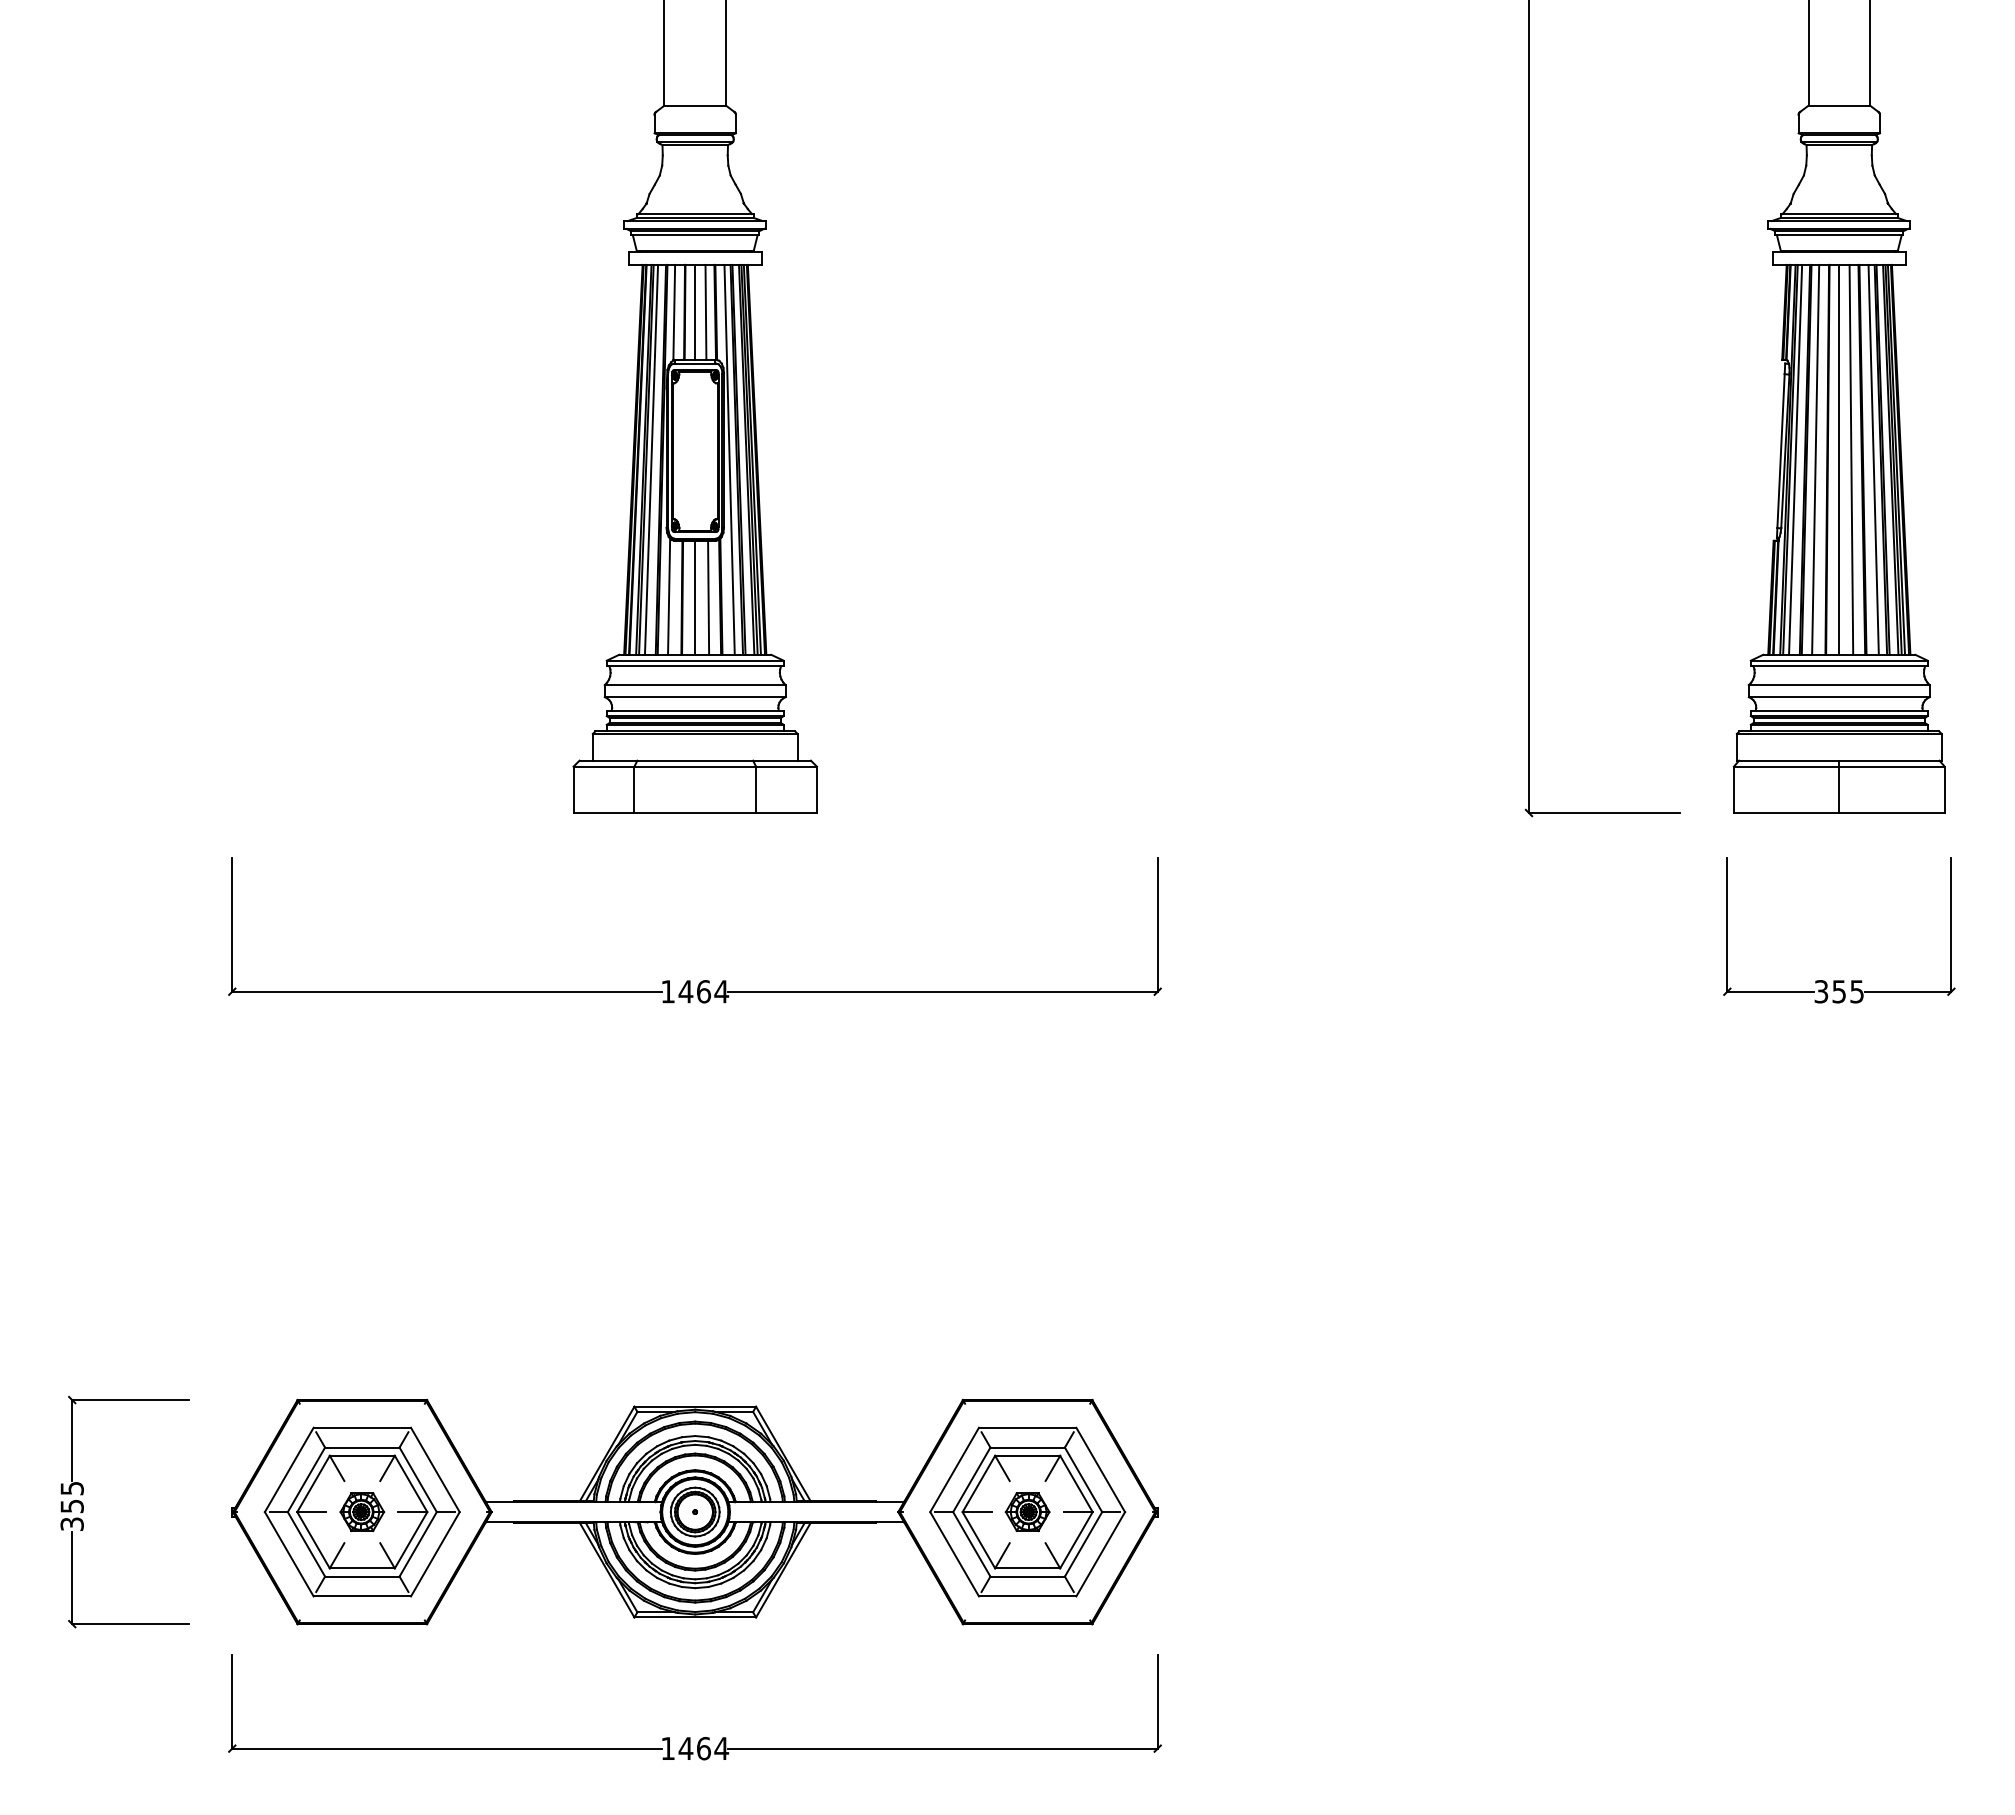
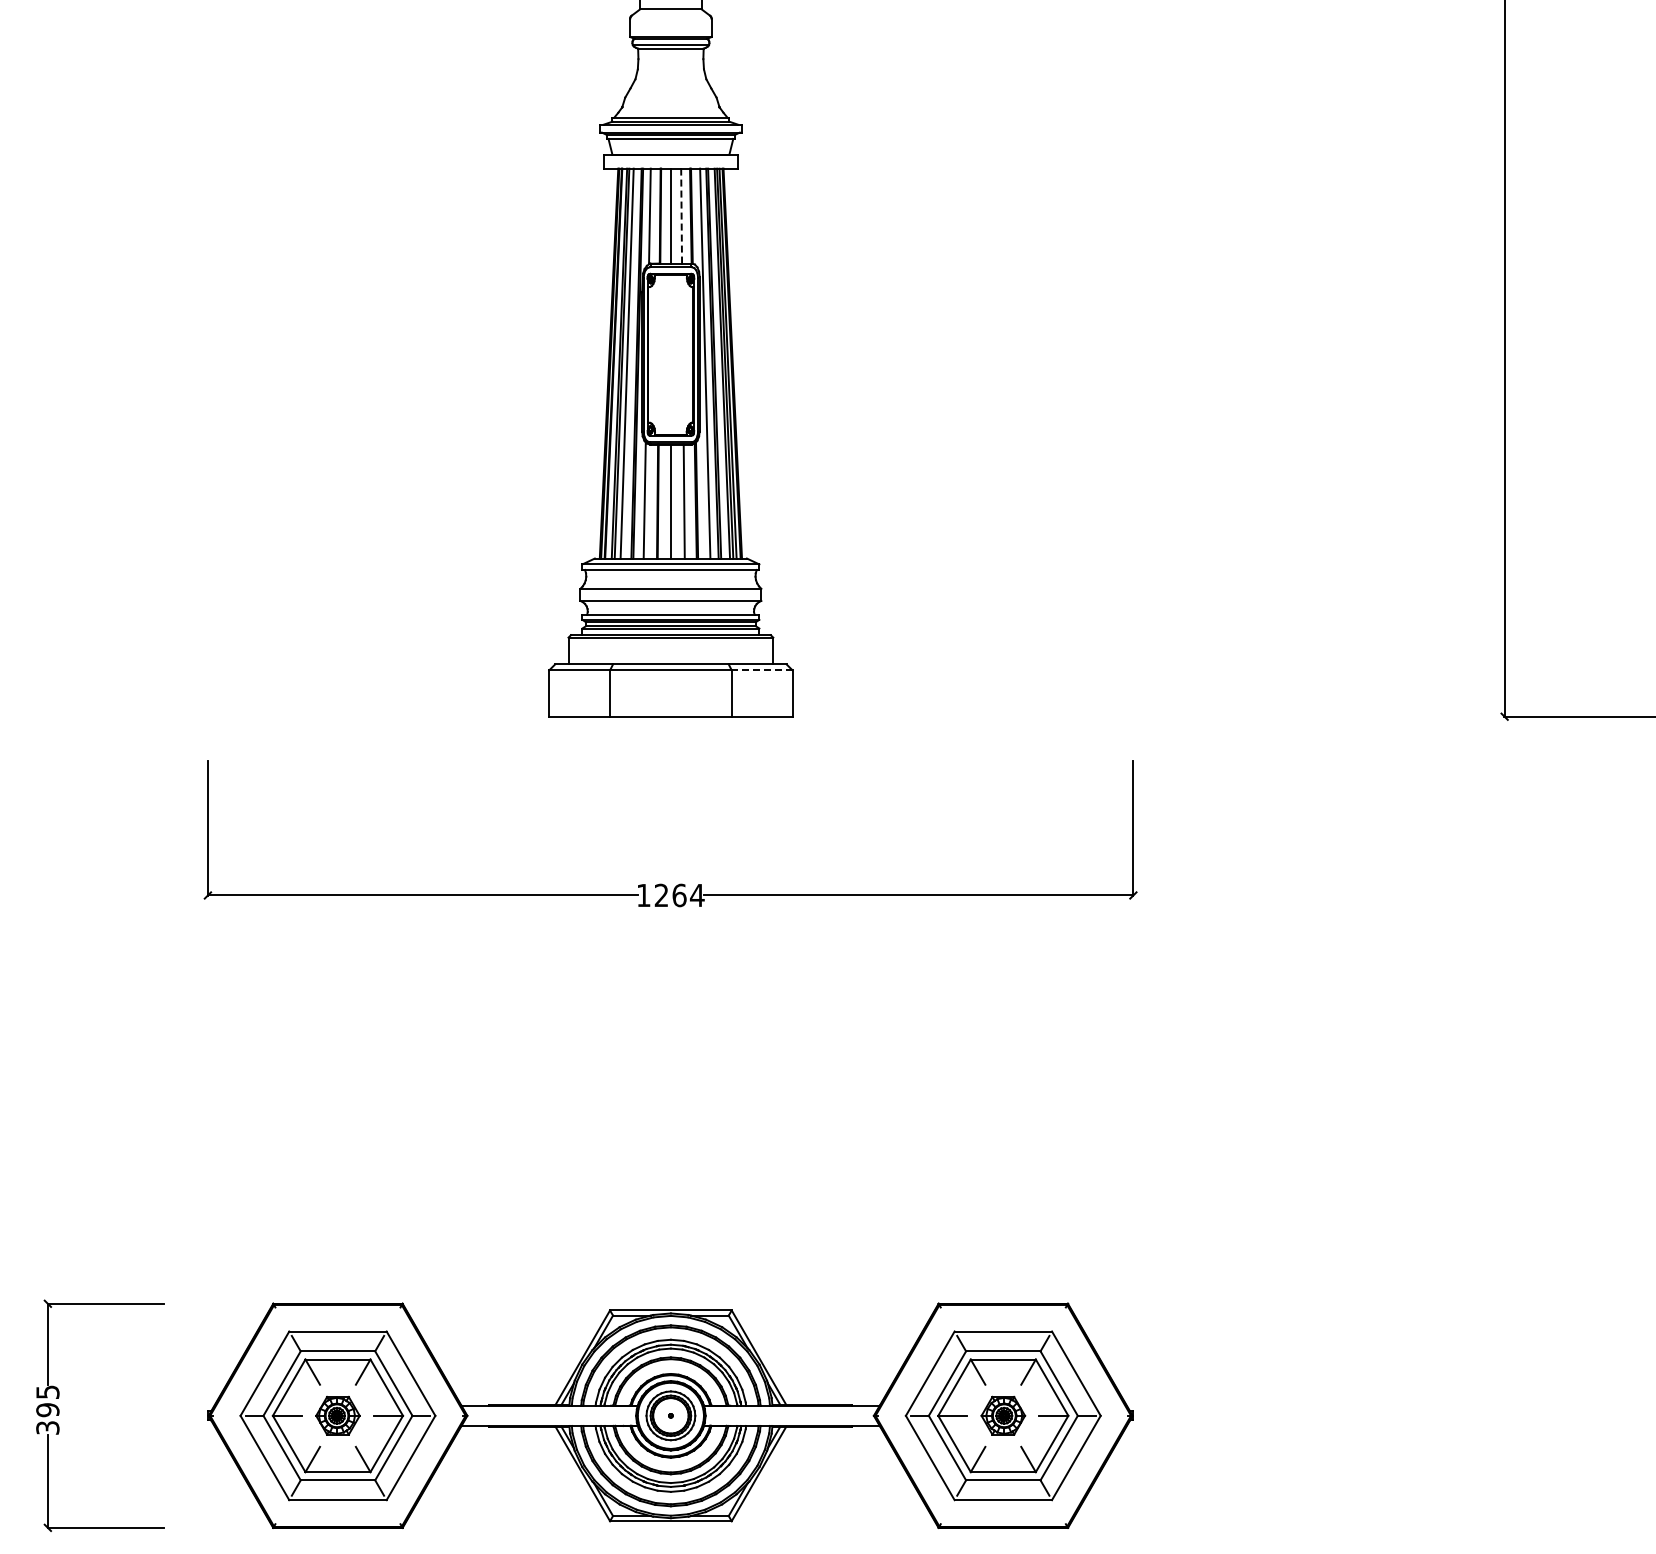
line: (705, 311) -> (681, 215), solid -> dashed
line: (786, 766) -> (762, 670), solid -> dashed
text: (685, 991) -> (661, 895), 1464 -> 1264
text: (71, 1506) -> (47, 1410), 355 -> 395

